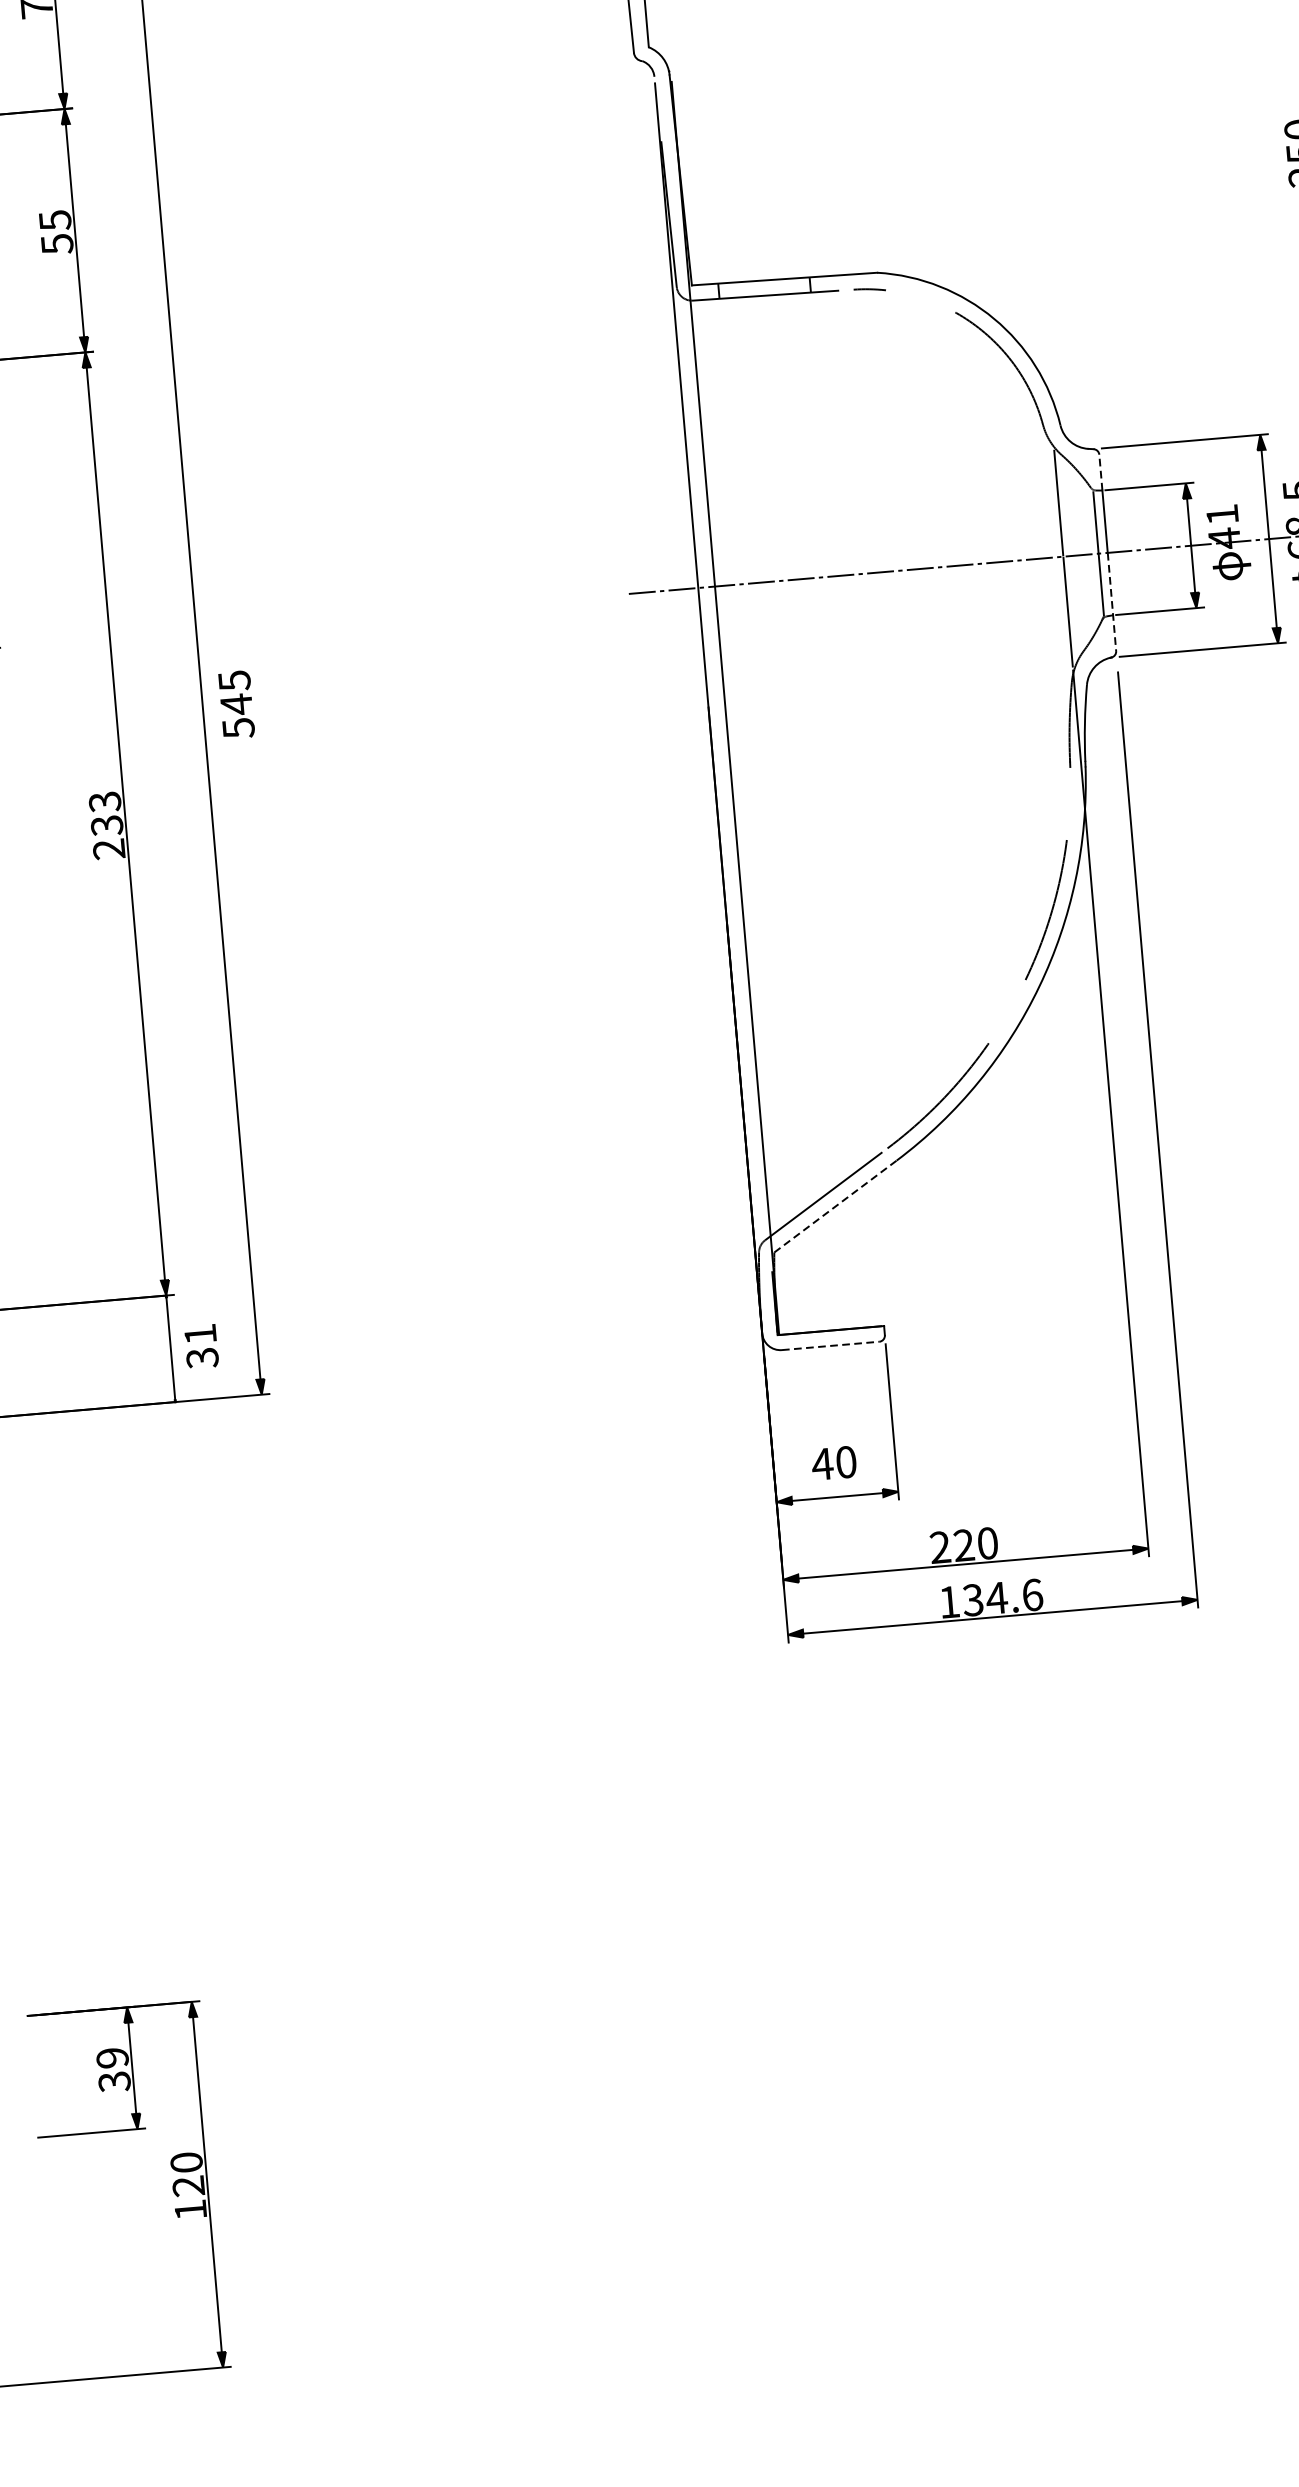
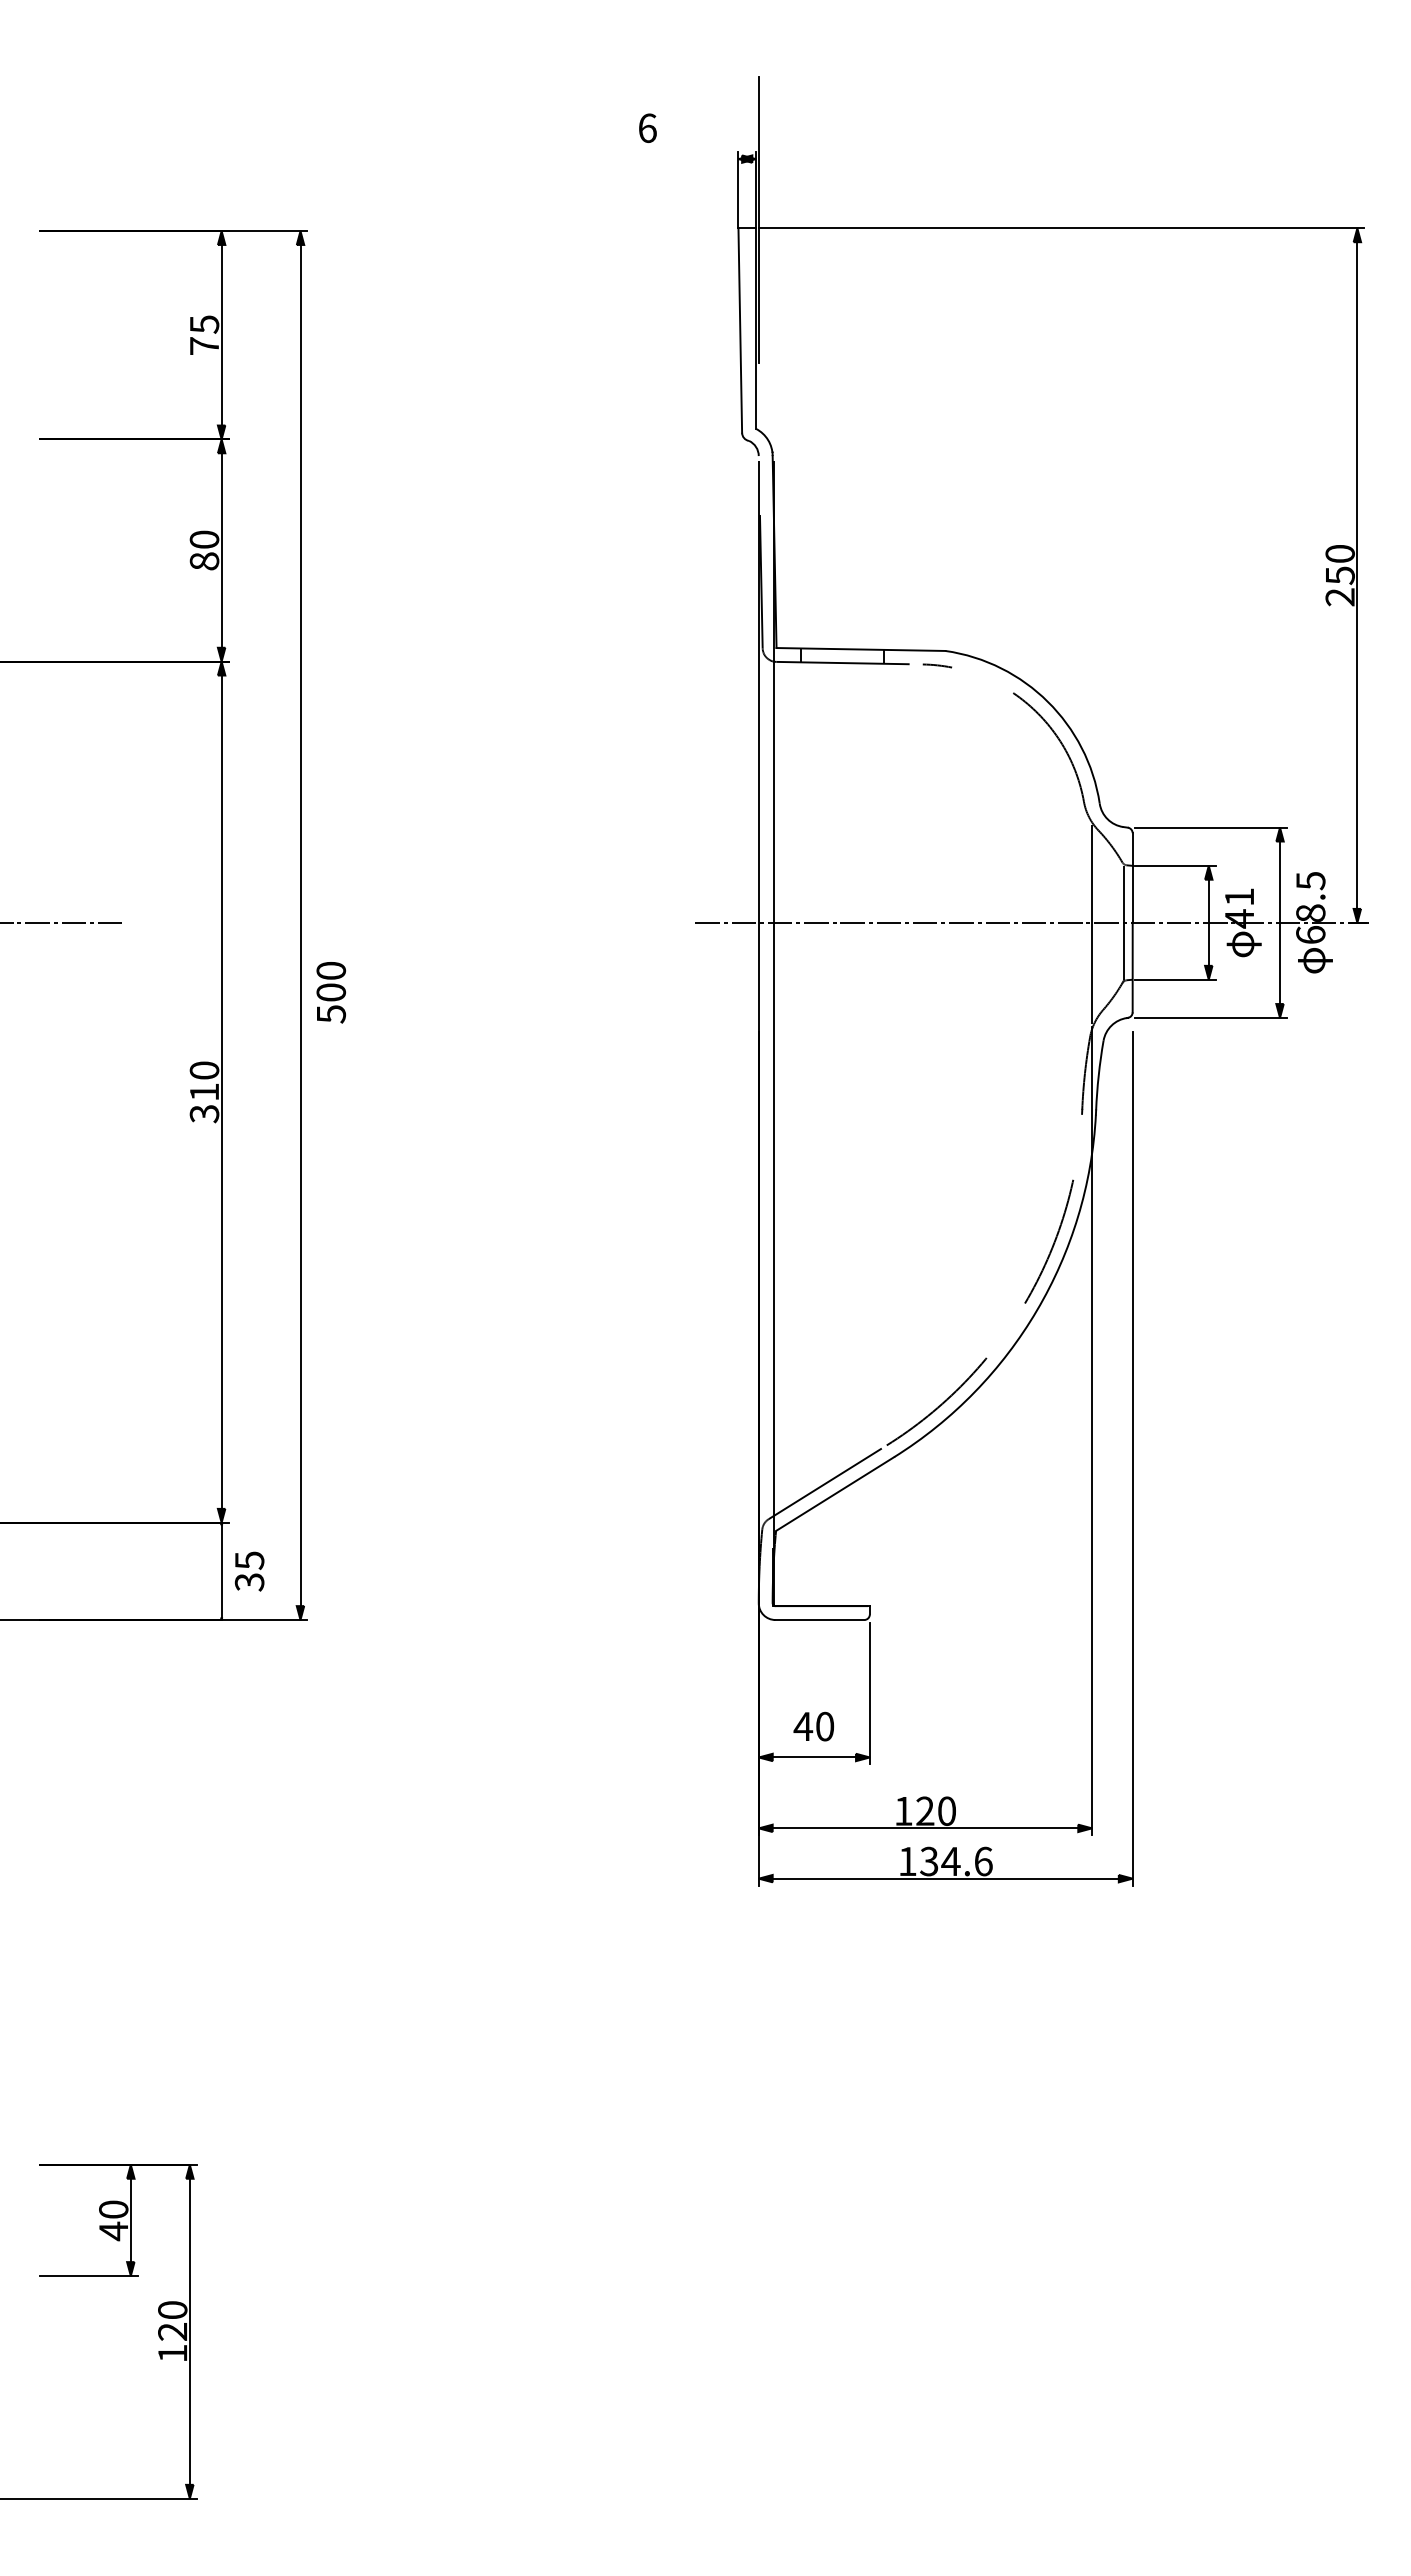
text: (56, 232) -> (204, 550), 55 -> 80
line: (1100, 472) -> (1132, 849), dashed -> solid
line: (1111, 601) -> (1132, 967), dashed -> solid
text: (235, 693) -> (331, 982), 545 -> 500
text: (107, 825) -> (204, 1092), 233 -> 310
line: (835, 1206) -> (835, 1494), dashed -> solid
text: (200, 1334) -> (249, 1560), 31 -> 35
line: (831, 1346) -> (820, 1620), dashed -> solid
text: (940, 1546) -> (903, 1810), 220 -> 120
text: (113, 2069) -> (113, 2220), 39 -> 40

